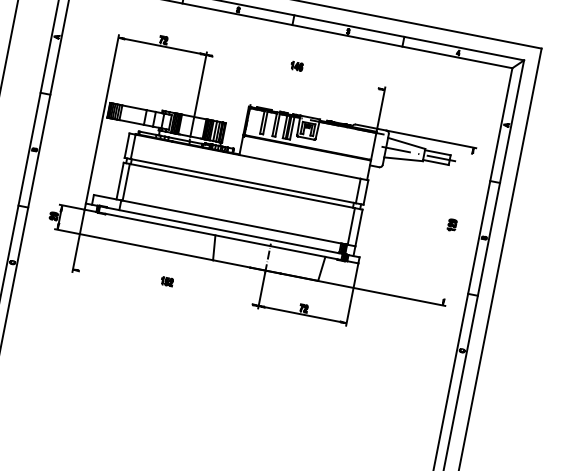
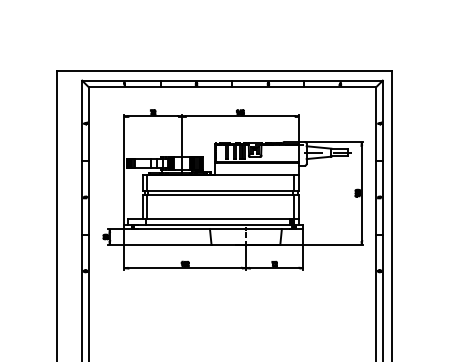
line: (294, 72) -> (239, 116), added
line: (457, 226) -> (361, 193), added
line: (164, 288) -> (184, 268), added

